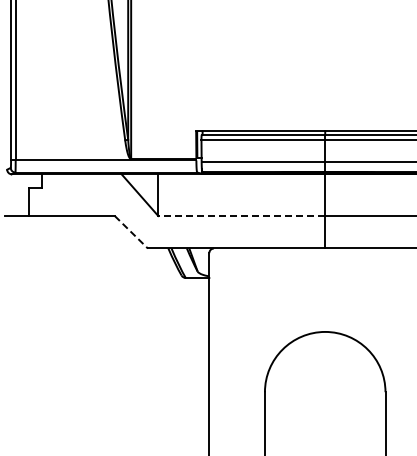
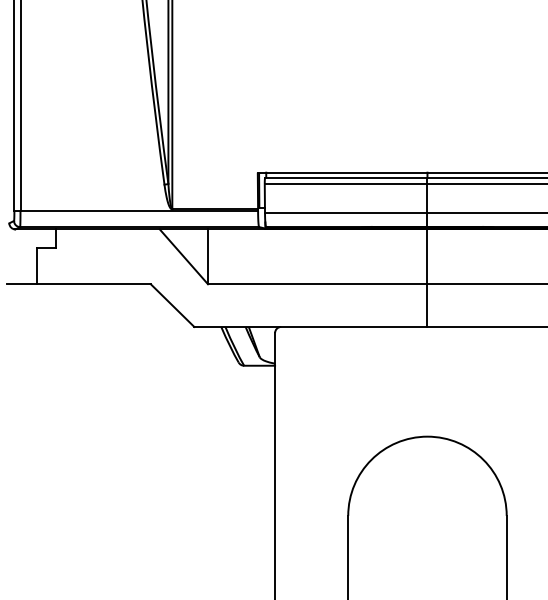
line: (241, 216) -> (317, 284), dashed -> solid
line: (131, 232) -> (172, 305), dashed -> solid

